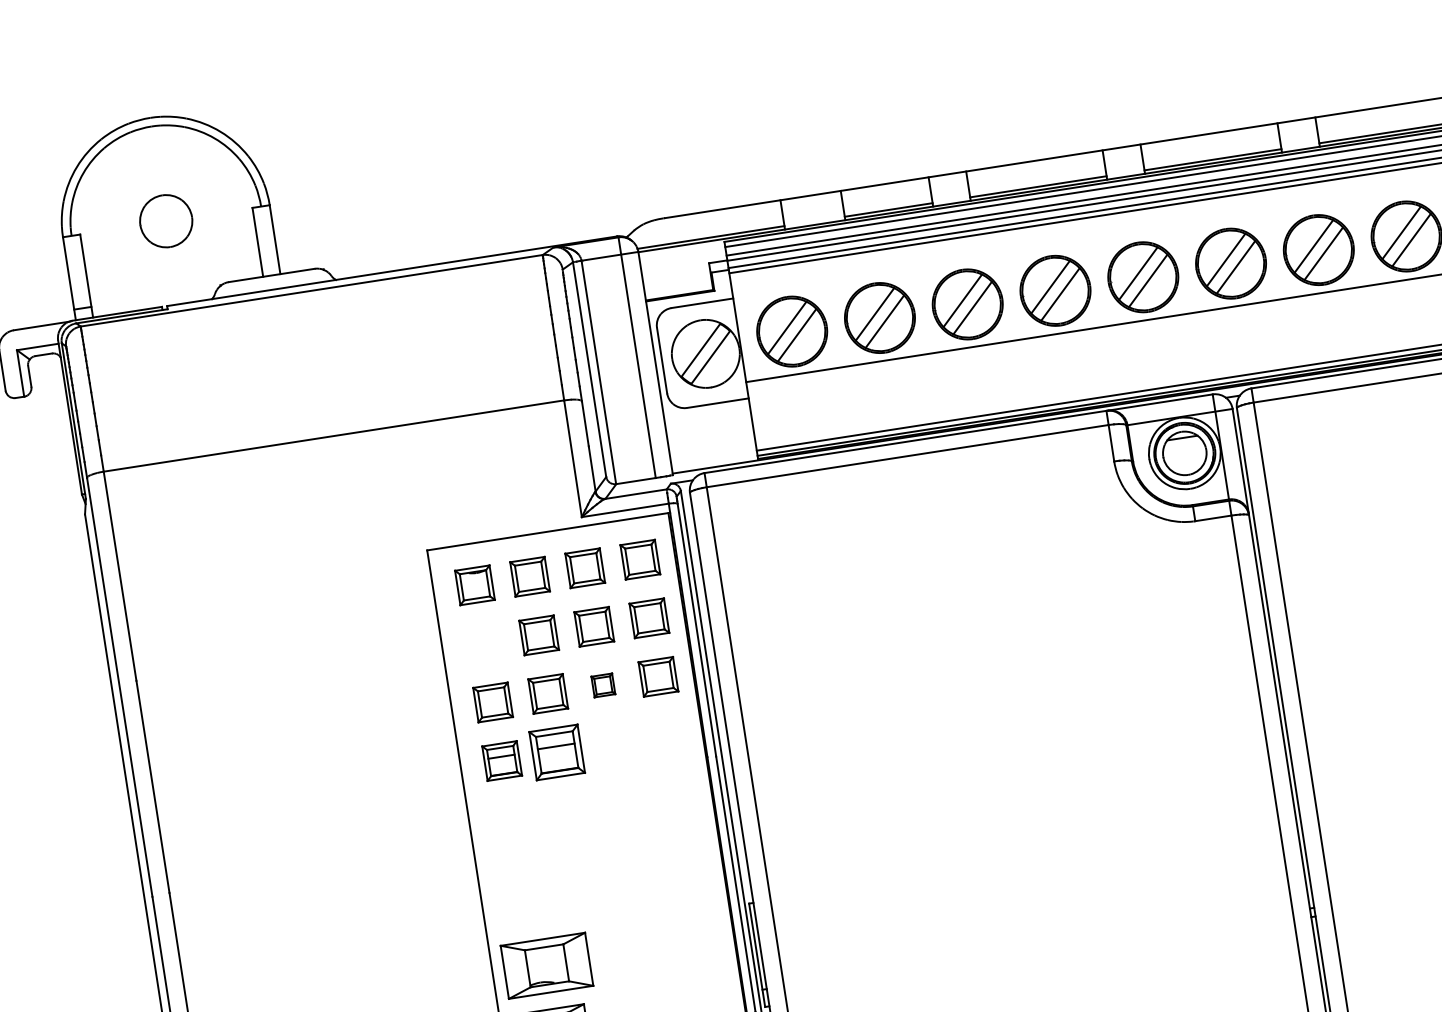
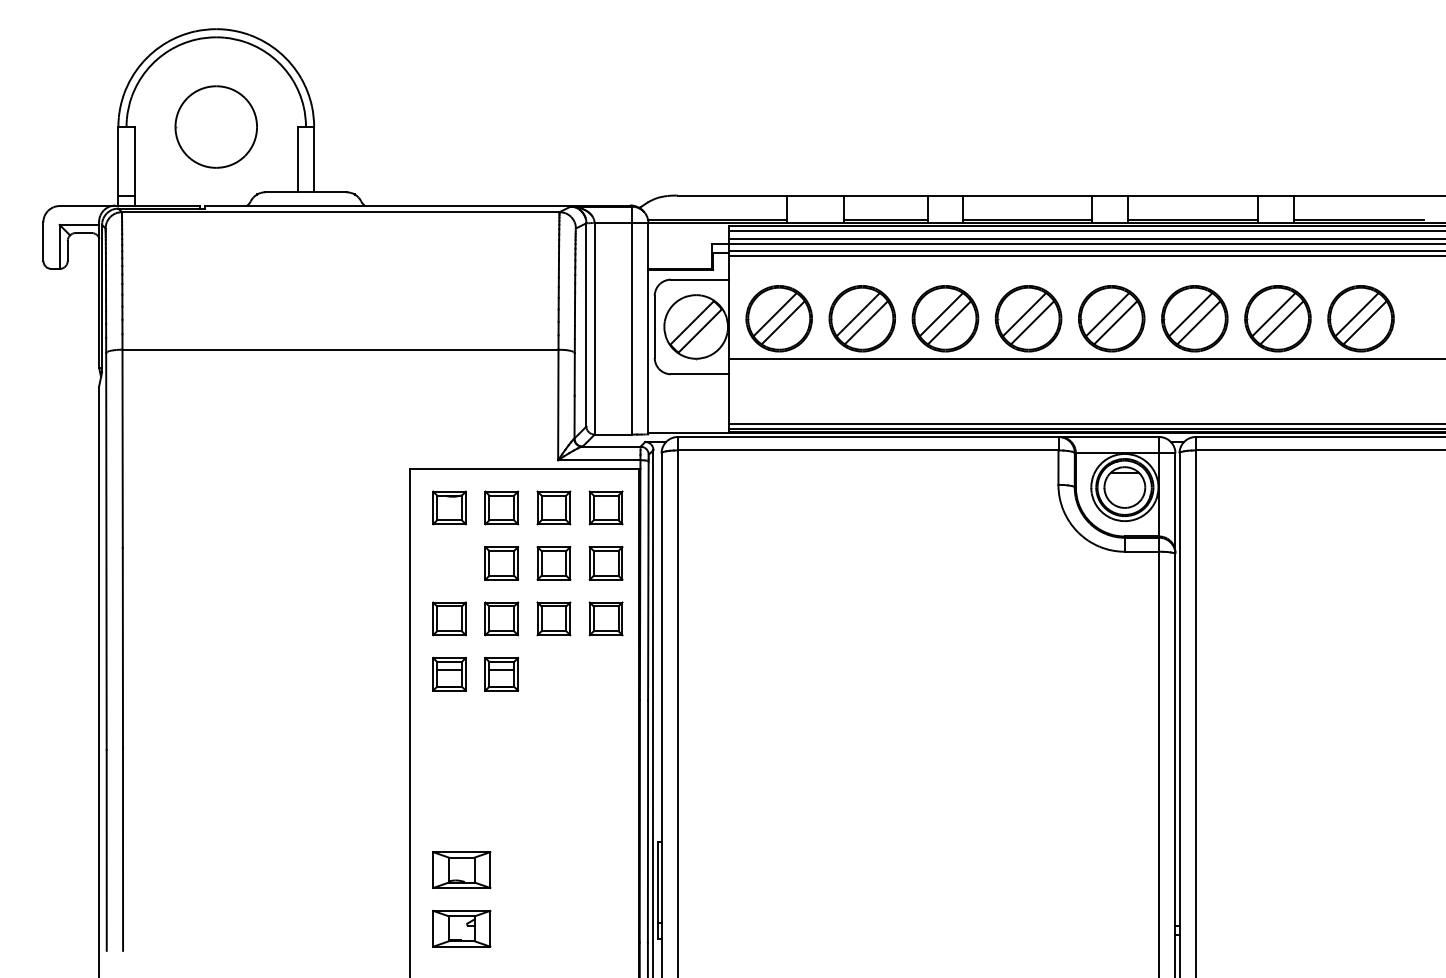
part: (165, 220) -> (215, 126), size x1.67
part: (602, 685) -> (553, 618), size x1.67
part: (557, 752) -> (501, 674), size x0.71
part: (546, 965) -> (461, 869), size x0.71

